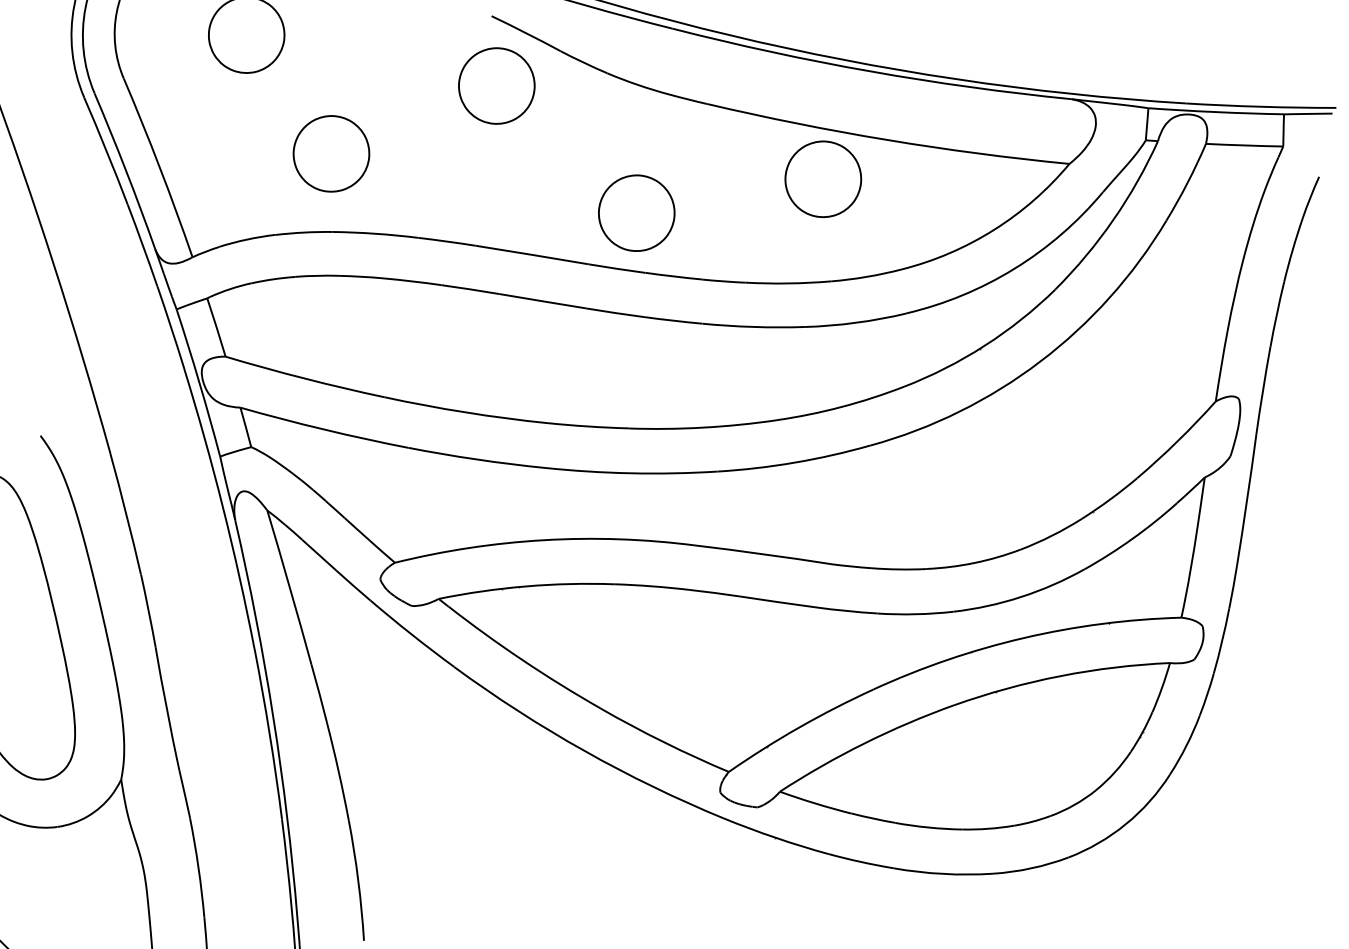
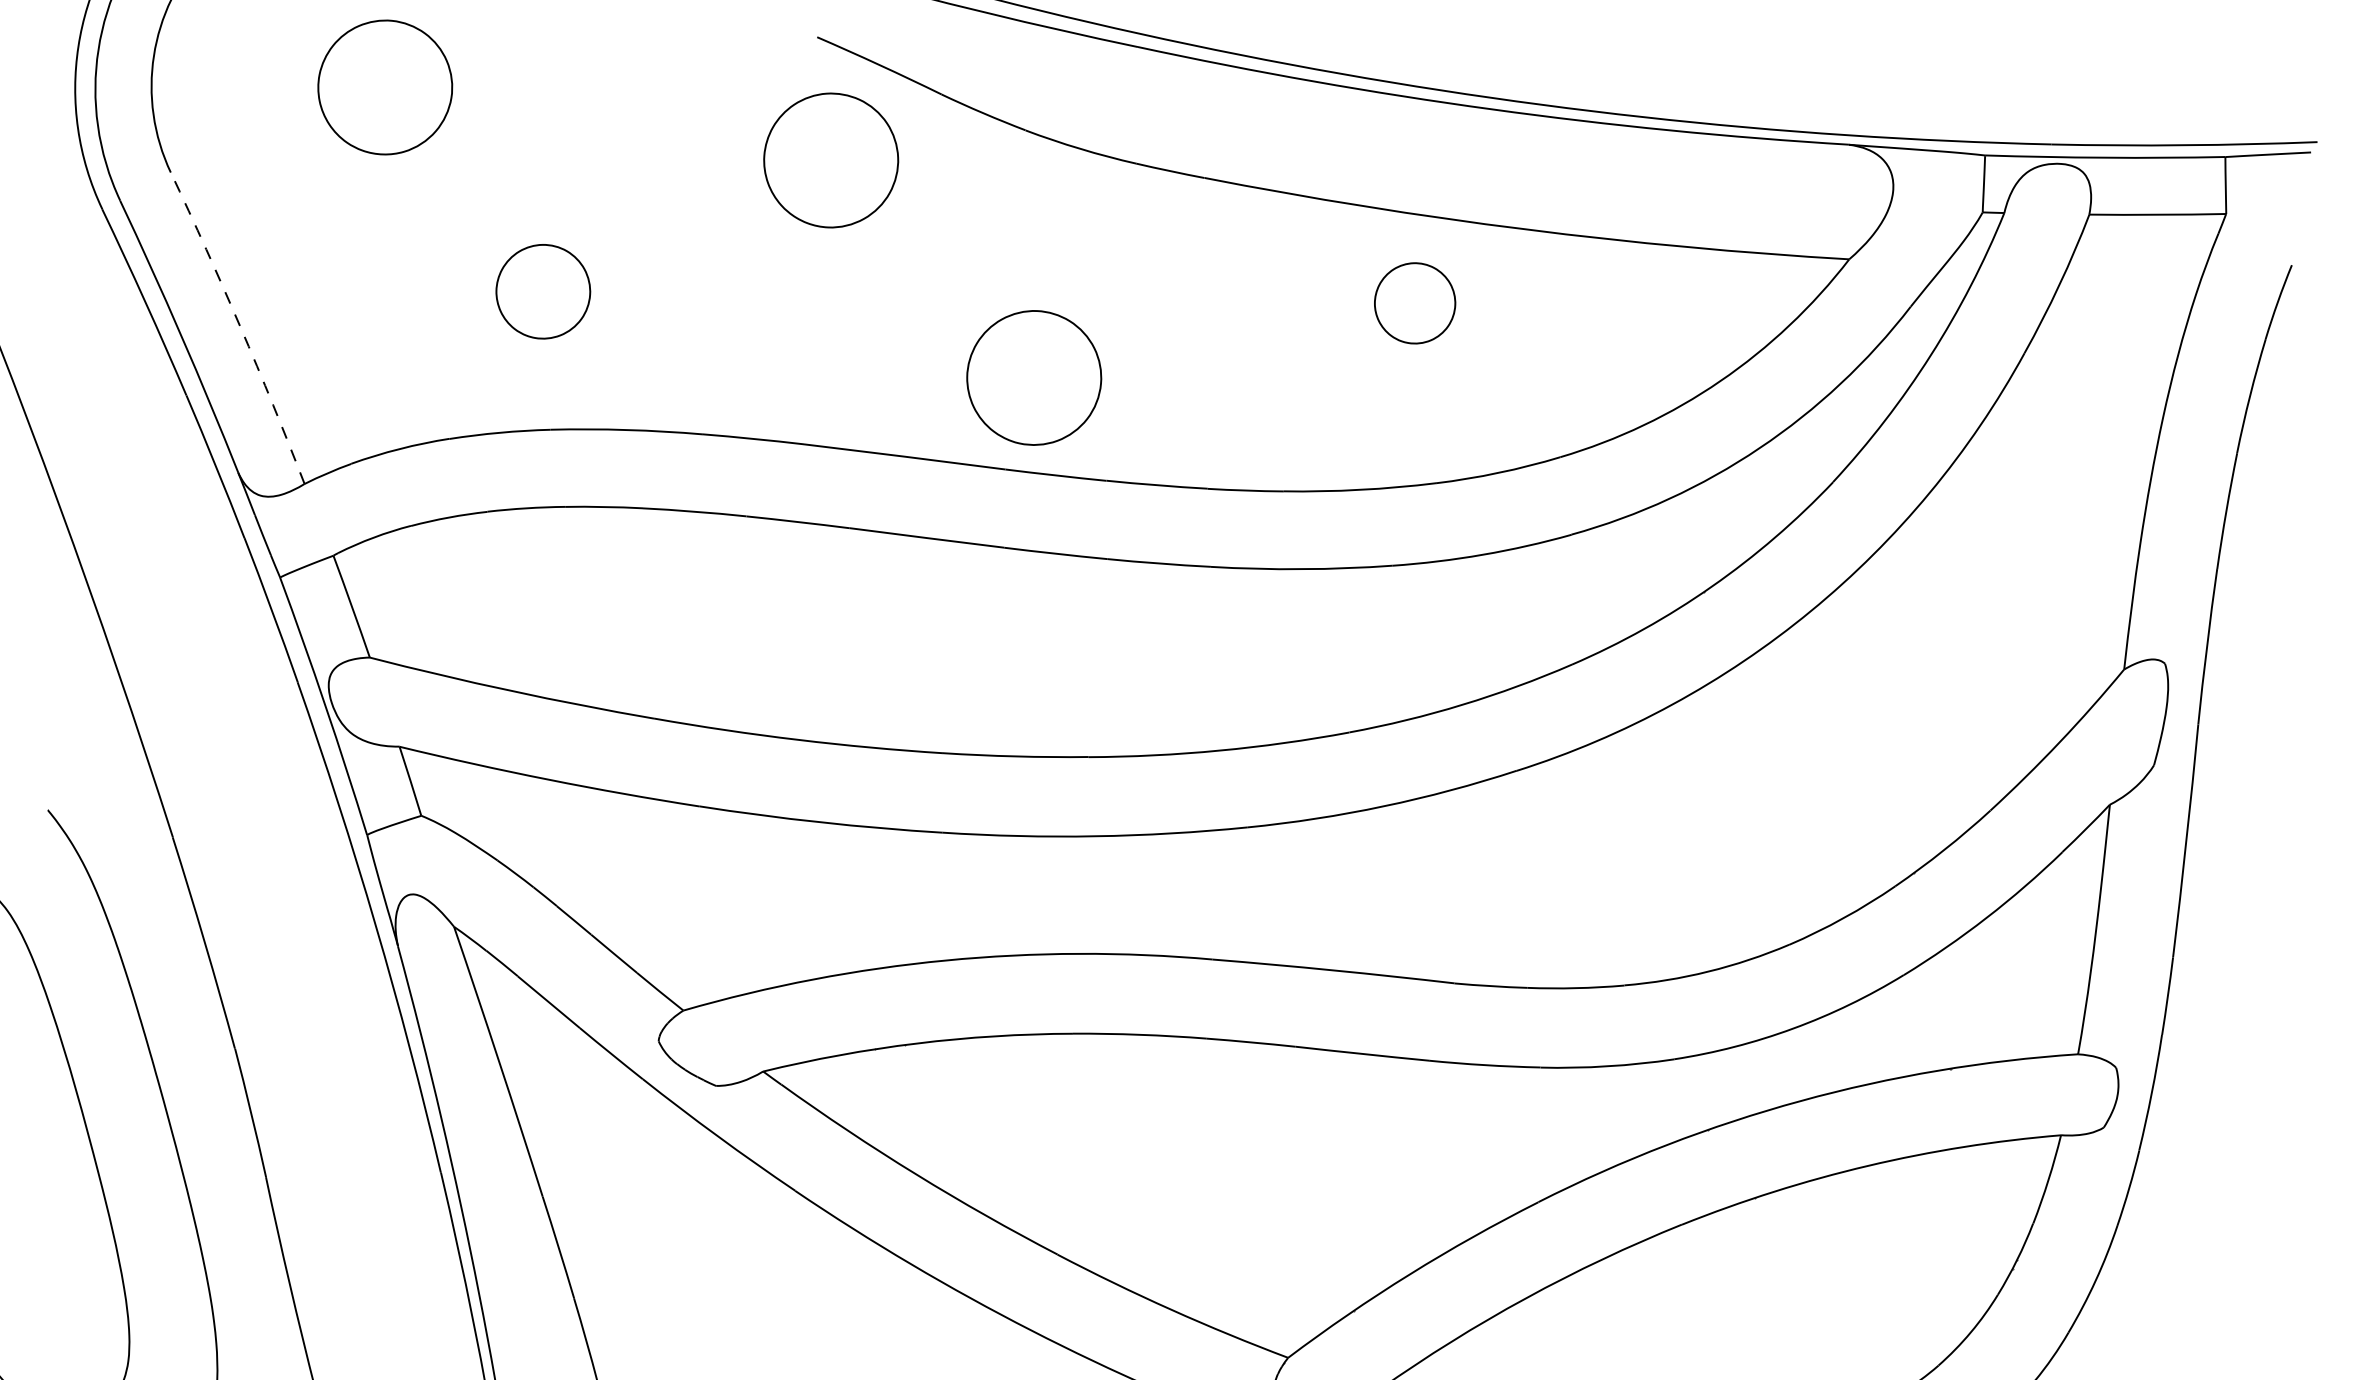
part: (331, 153) -> (543, 291), size x0.7
arc: (159, 167) -> (240, 327), solid -> dashed
part: (823, 179) -> (1415, 303), size x0.6
part: (636, 212) -> (1033, 376), moved

